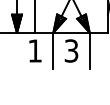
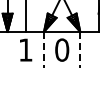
text: (71, 50) -> (62, 49), 3 -> 0
line: (53, 51) -> (44, 50), solid -> dashed
line: (89, 51) -> (80, 50), solid -> dashed

